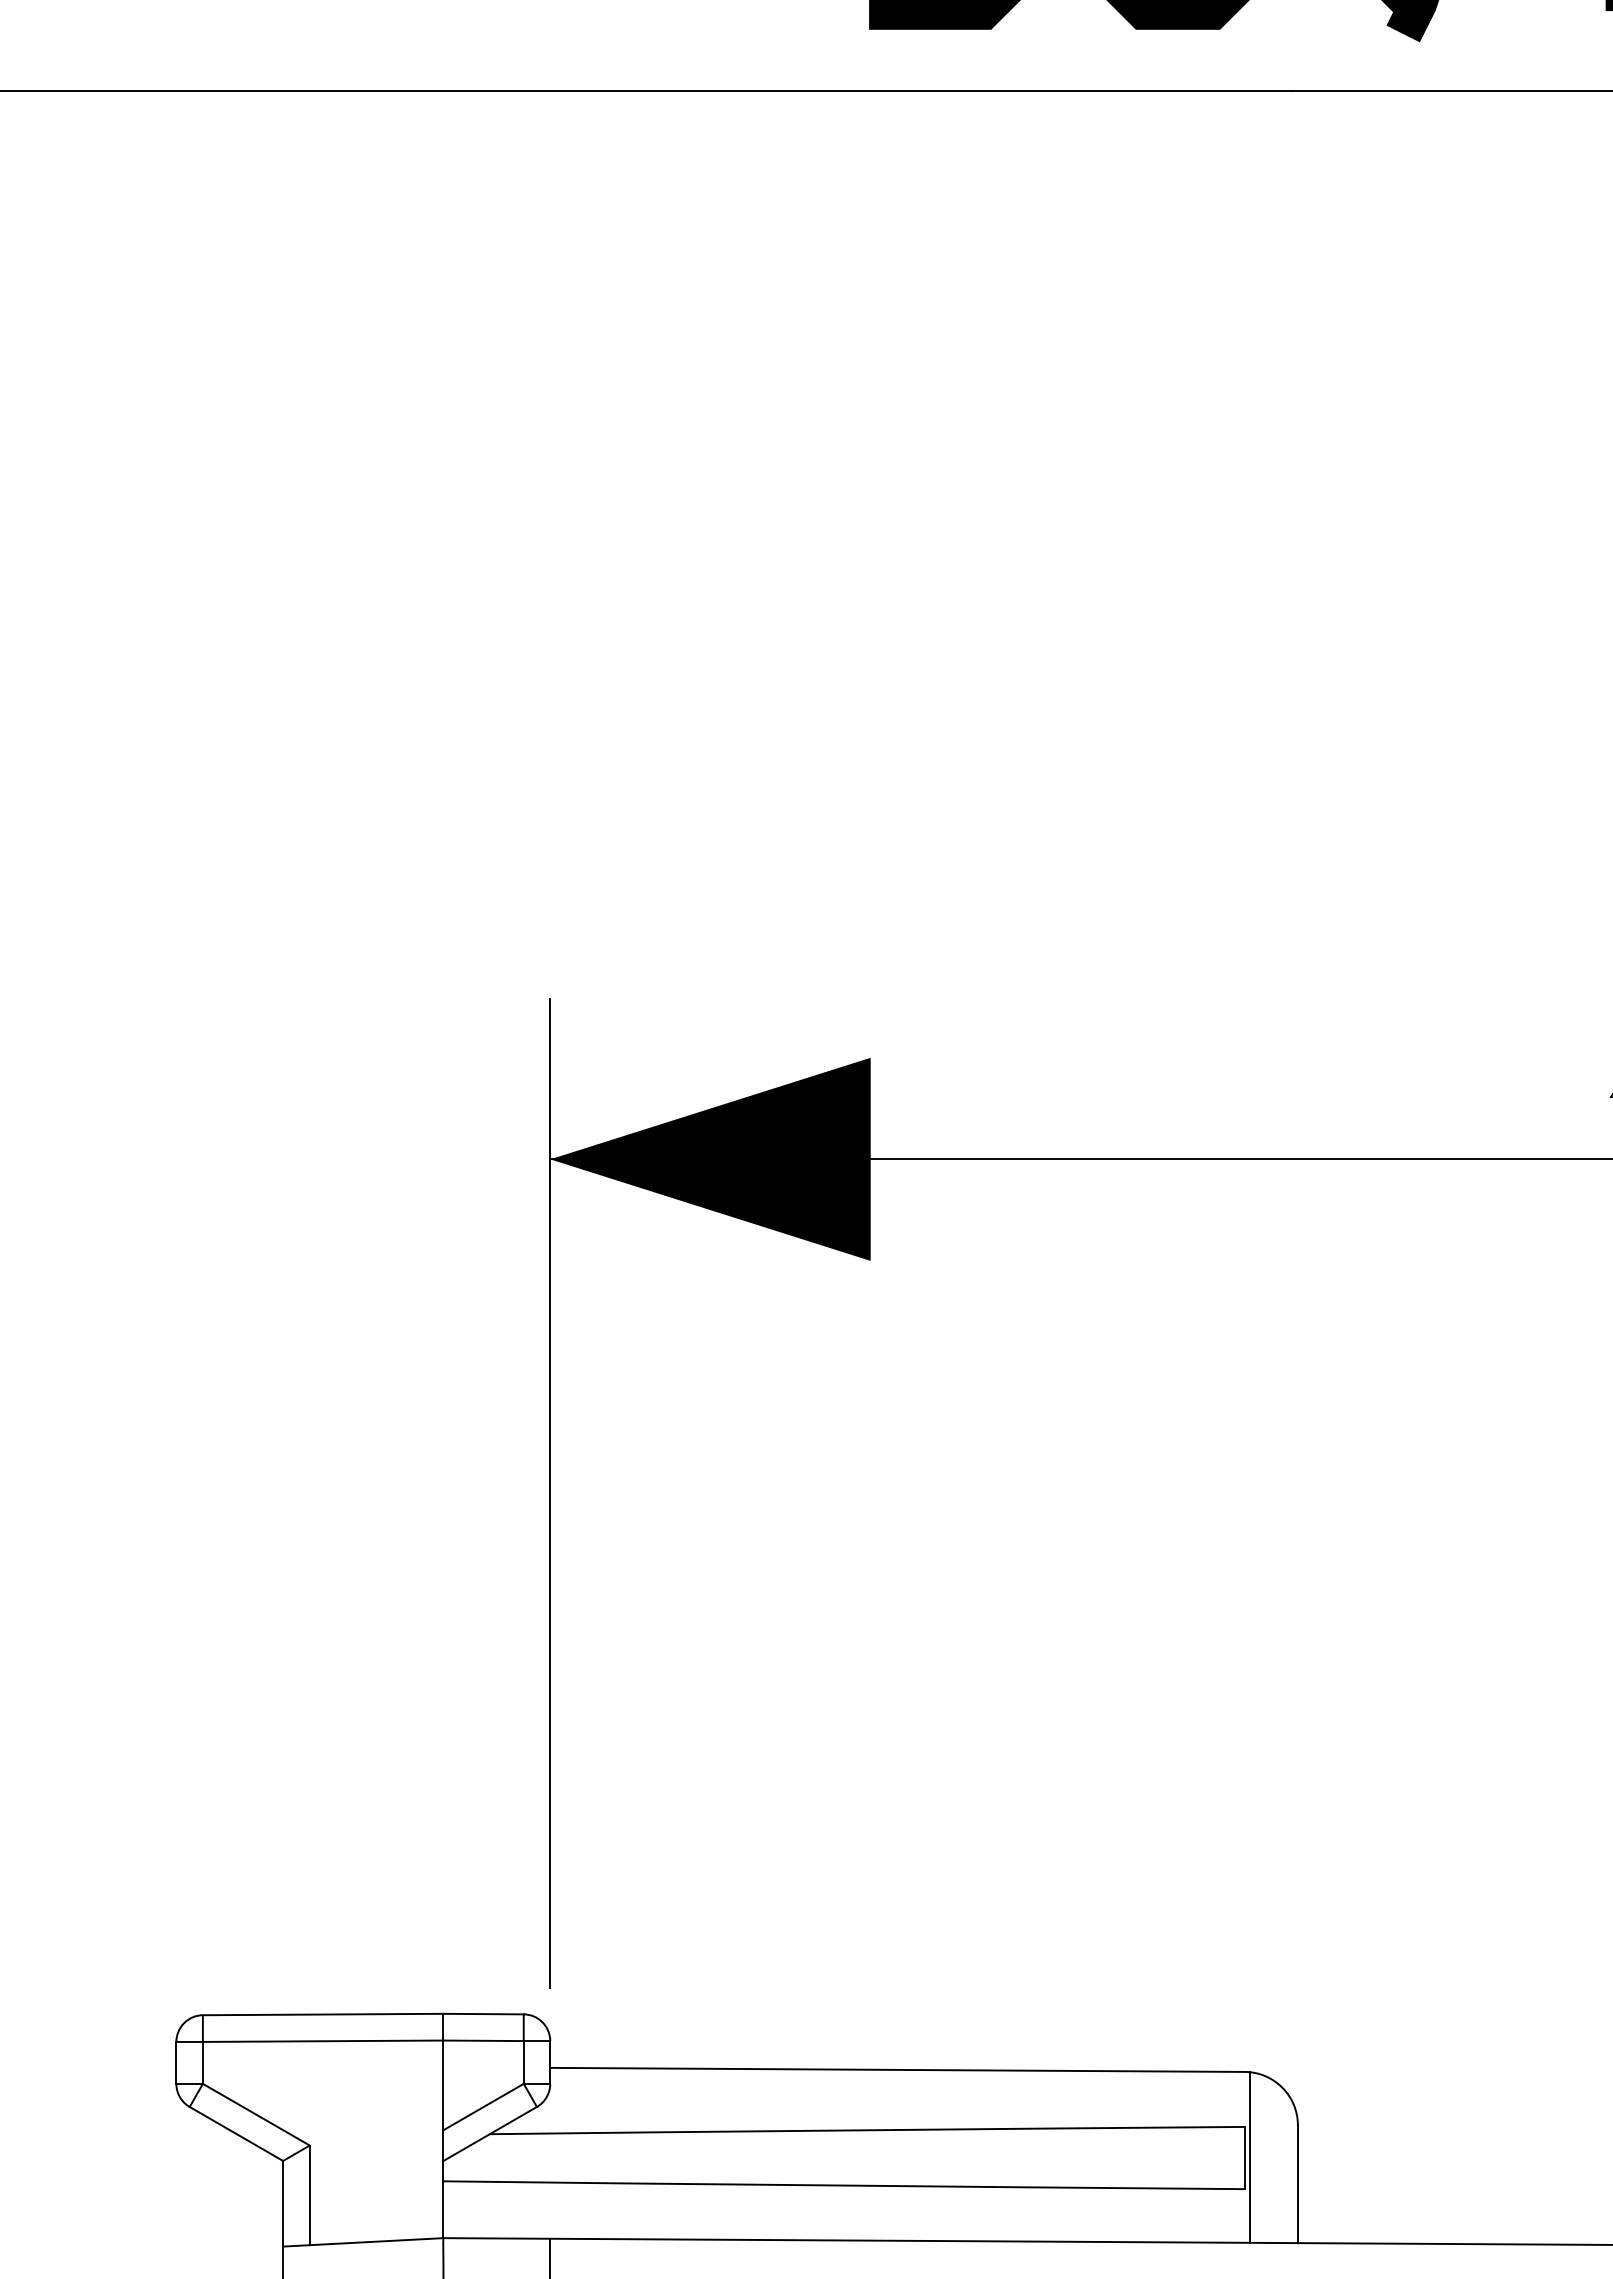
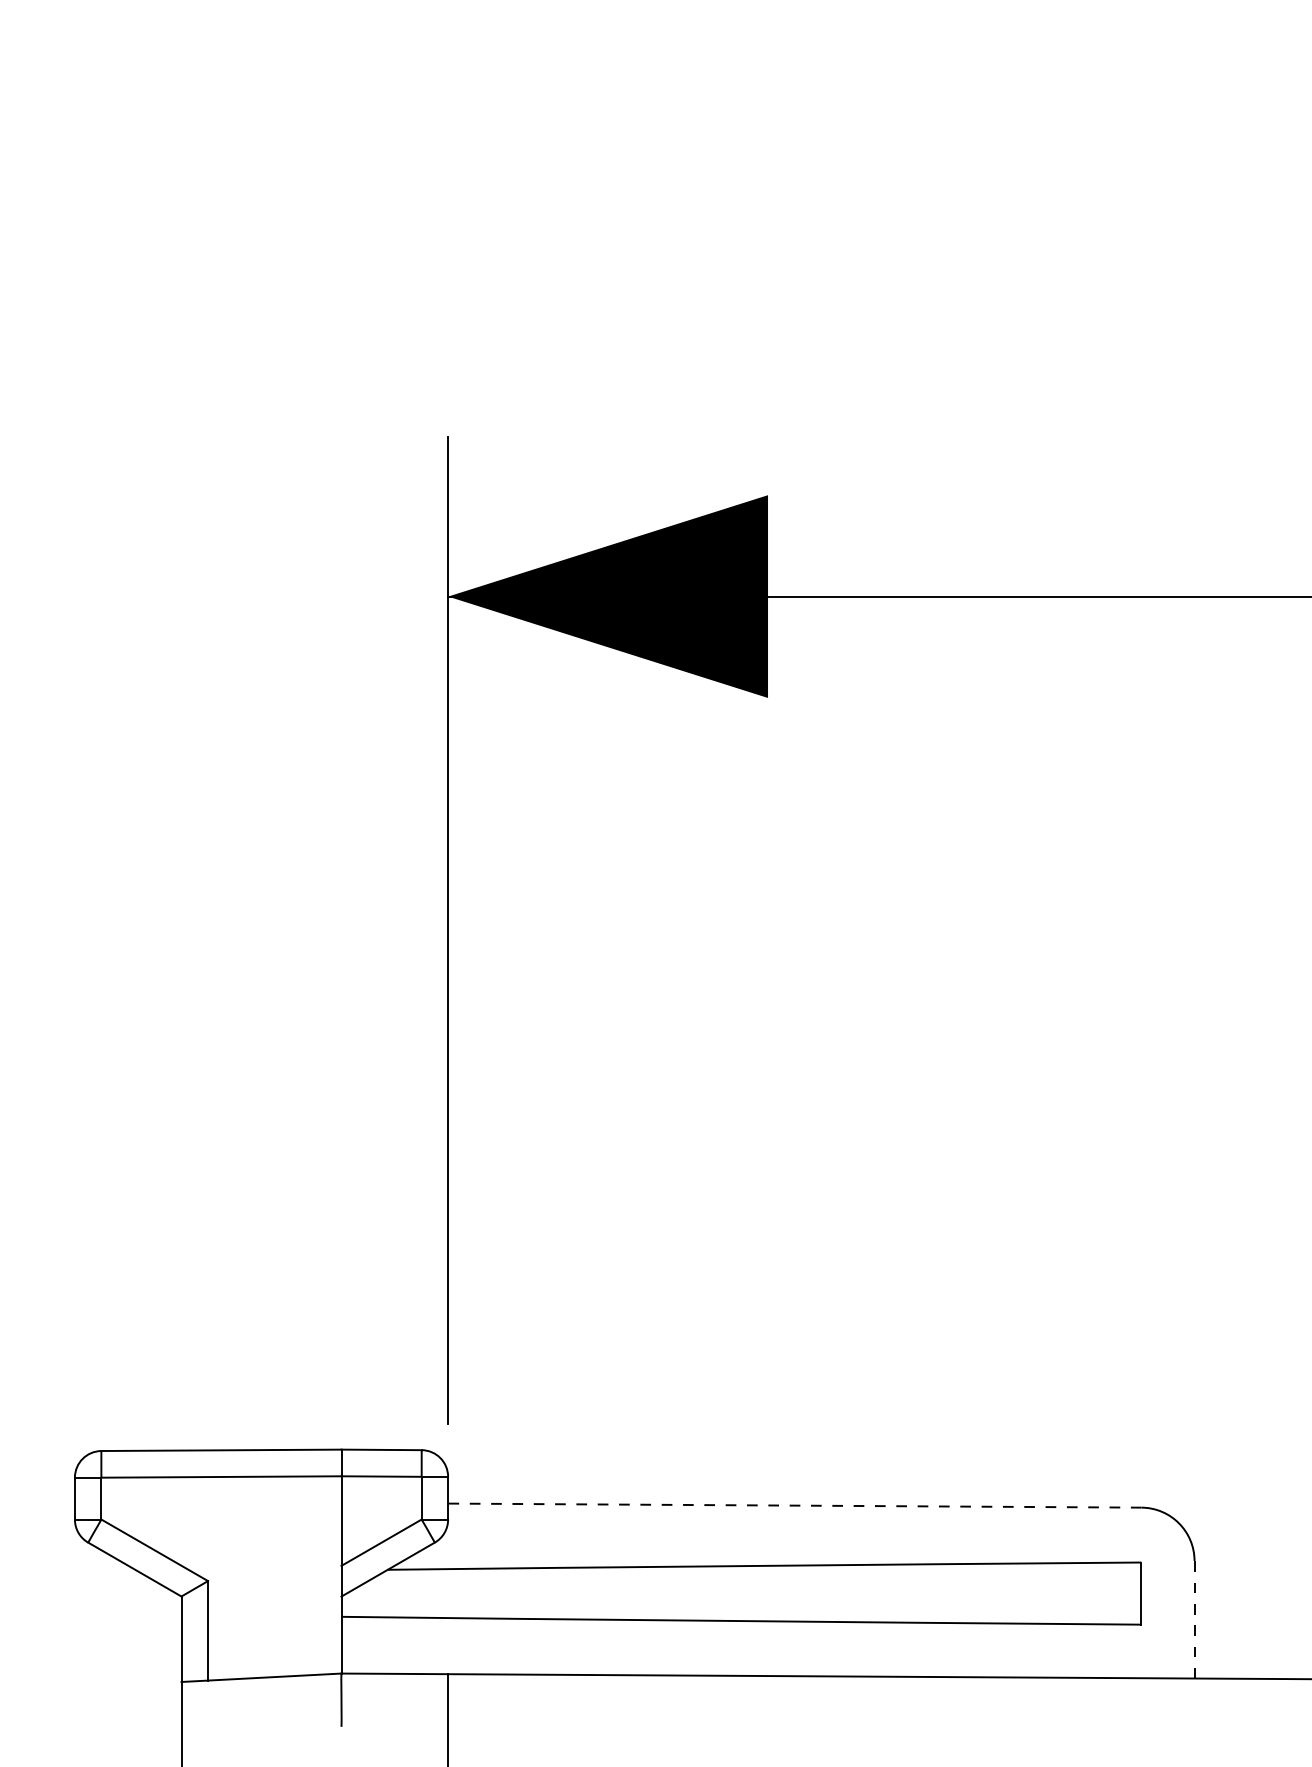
line: (897, 2069) -> (794, 1505), solid -> dashed
line: (1249, 2157) -> (1146, 1593), removed
line: (1297, 2184) -> (1194, 1620), solid -> dashed

